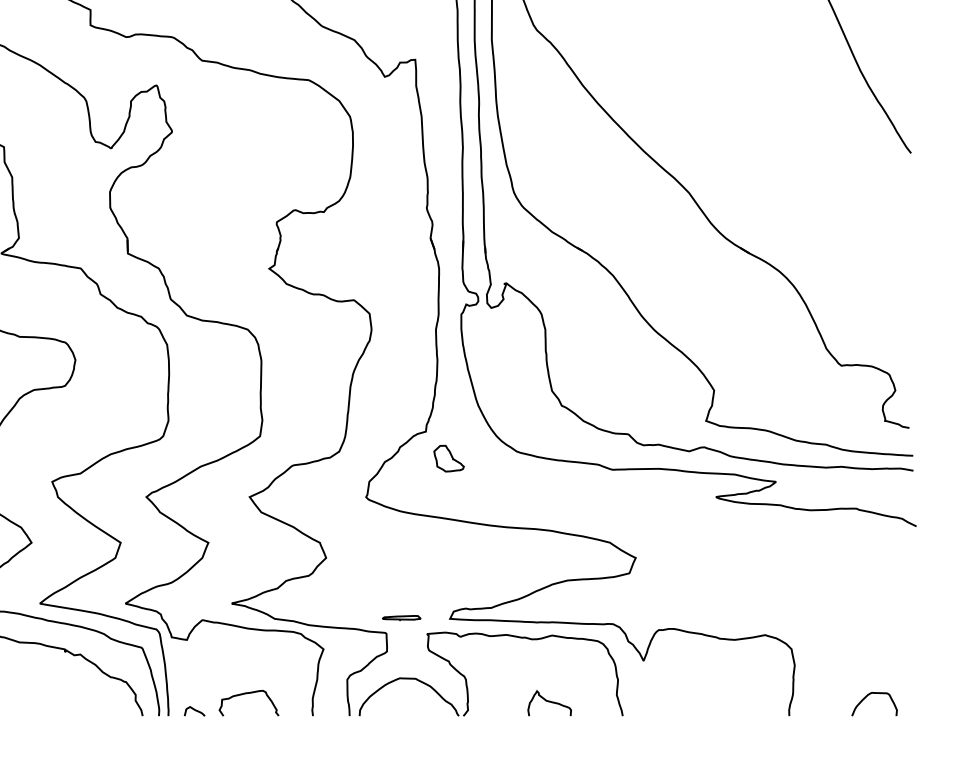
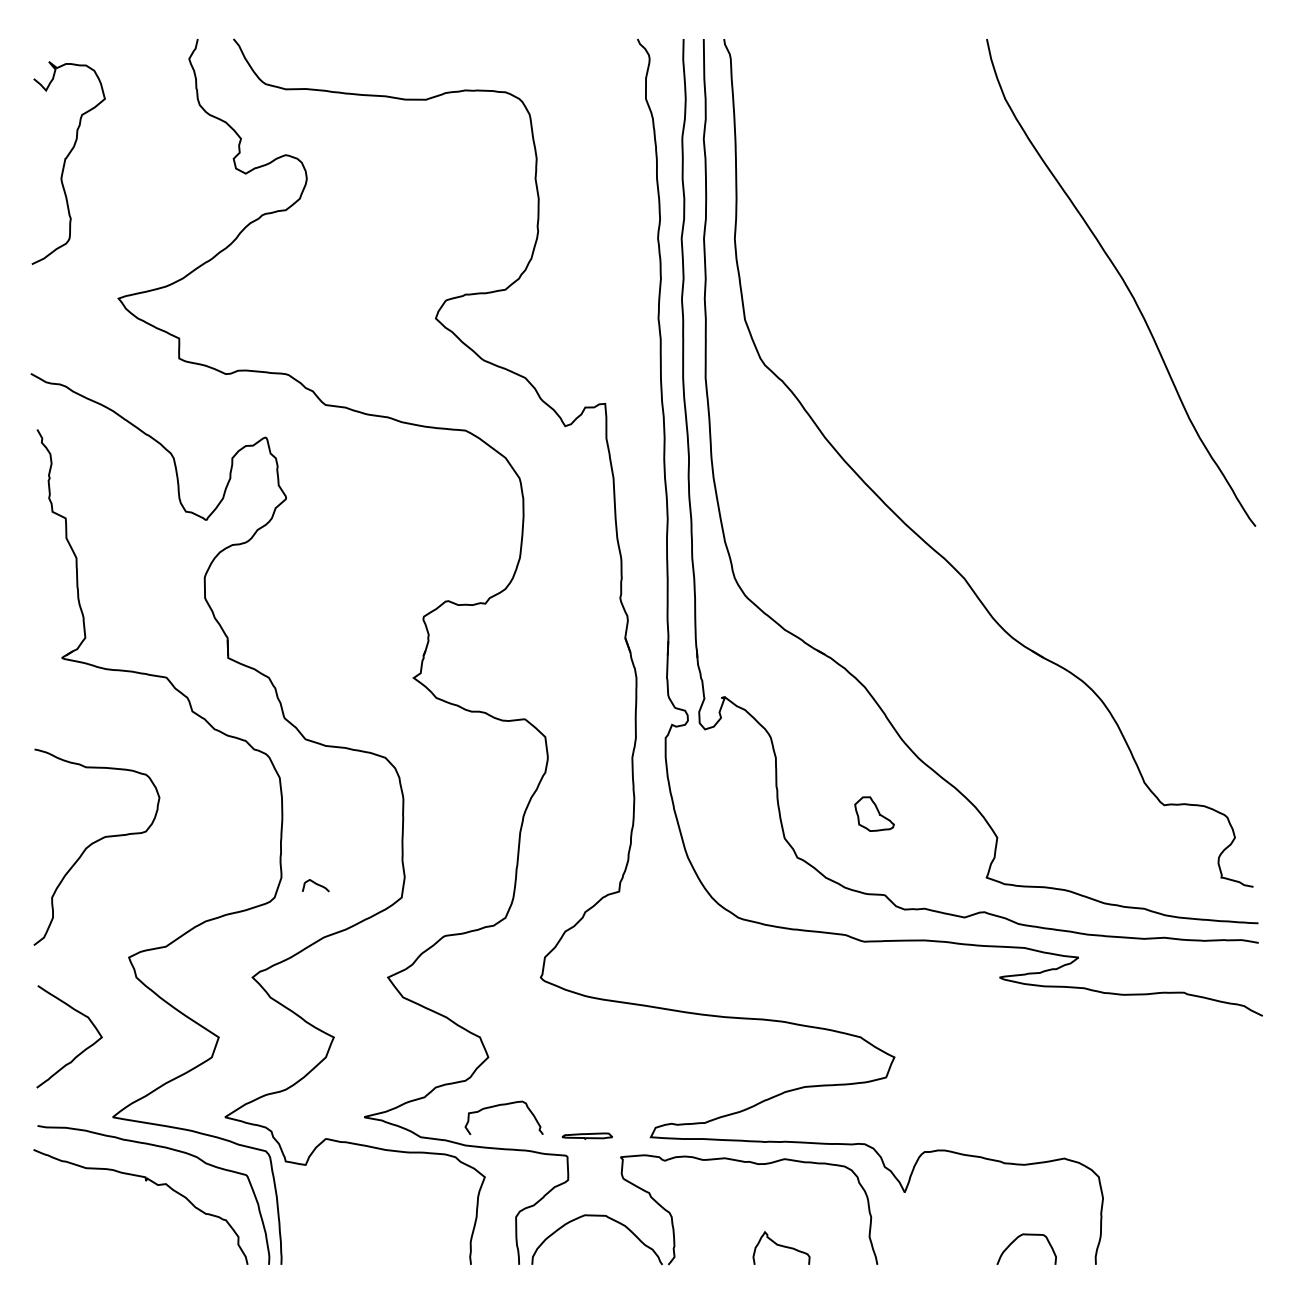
part: (449, 458) -> (874, 813), moved
curve: (248, 693) -> (503, 1105), moved
curve: (868, 696) -> (1018, 1238), moved
curve: (194, 710) -> (315, 884), moved

